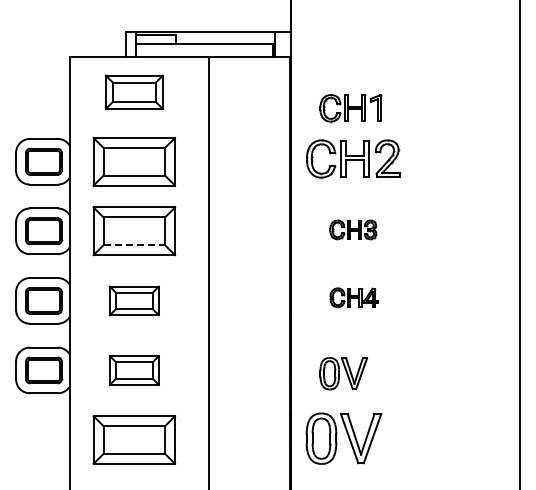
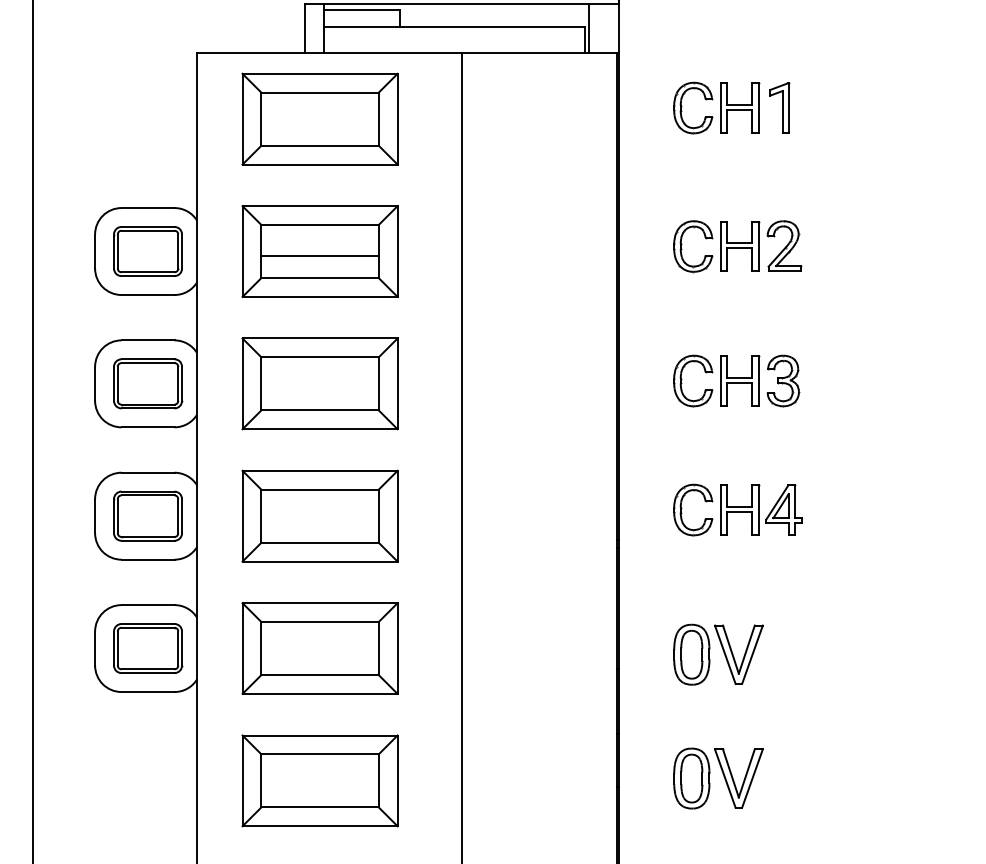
part: (134, 92) -> (320, 119), size x1.43
part: (350, 108) -> (731, 108), moved
part: (353, 159) -> (737, 247), size x0.71
line: (134, 164) -> (320, 256), added
part: (353, 229) -> (737, 380), size x1.43
line: (134, 245) -> (320, 410), dashed -> solid
part: (353, 297) -> (737, 509), size x1.43
part: (134, 300) -> (320, 515), size x1.67
part: (134, 370) -> (320, 648), size x1.67
part: (343, 438) -> (717, 777), size x0.62

